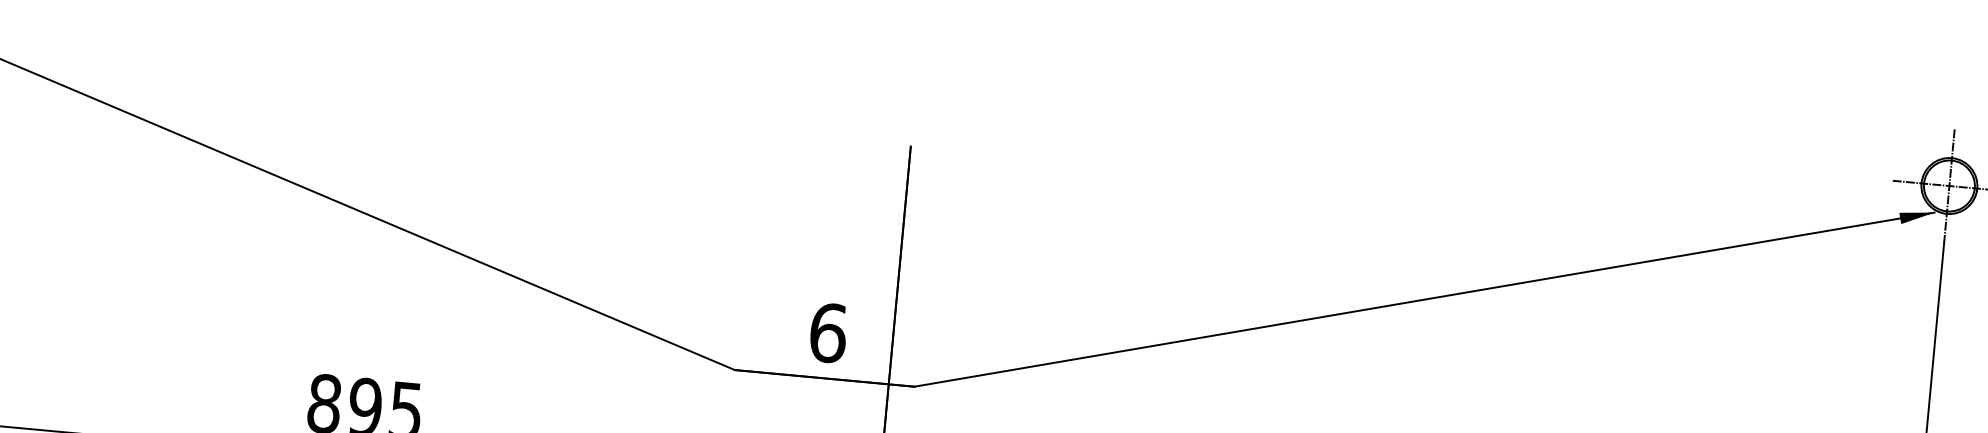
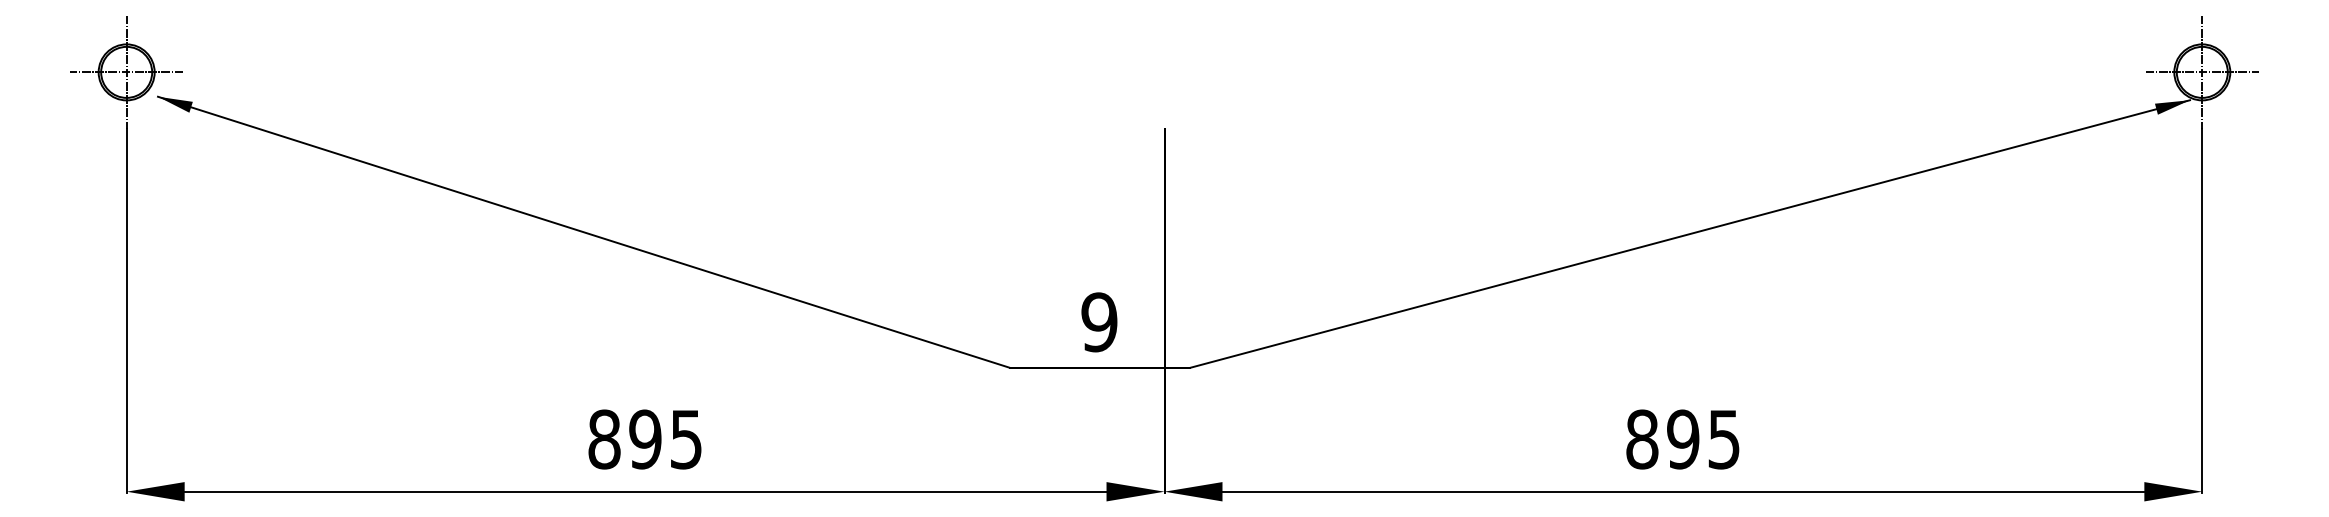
text: (828, 333) -> (1099, 322), 6 -> 9

